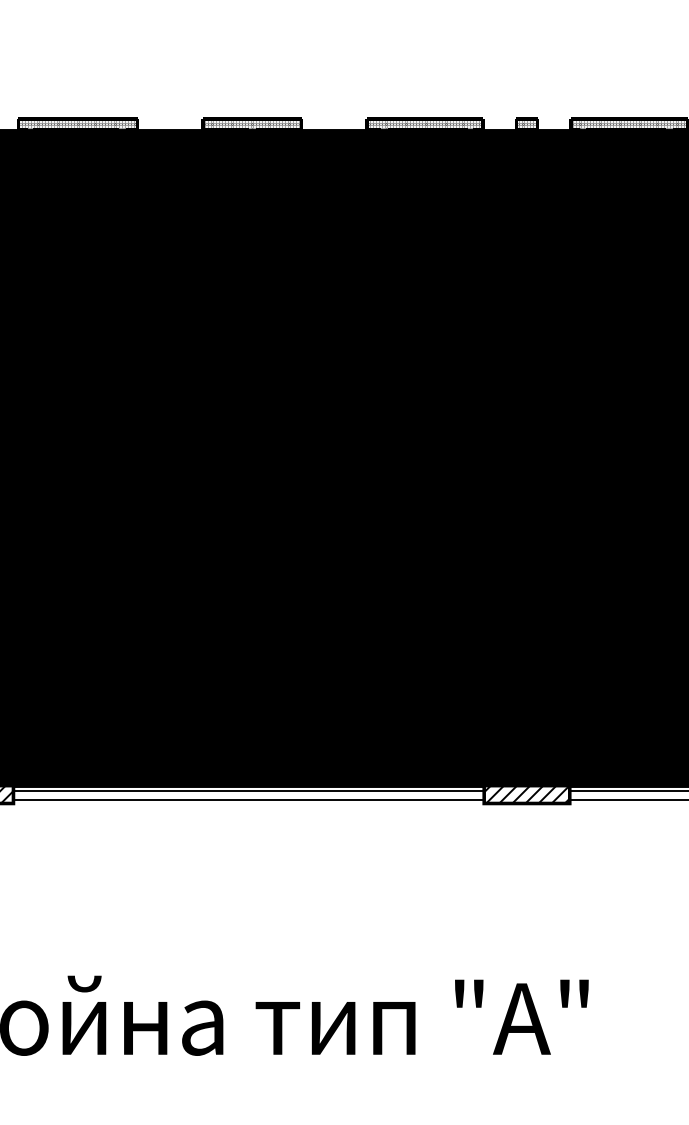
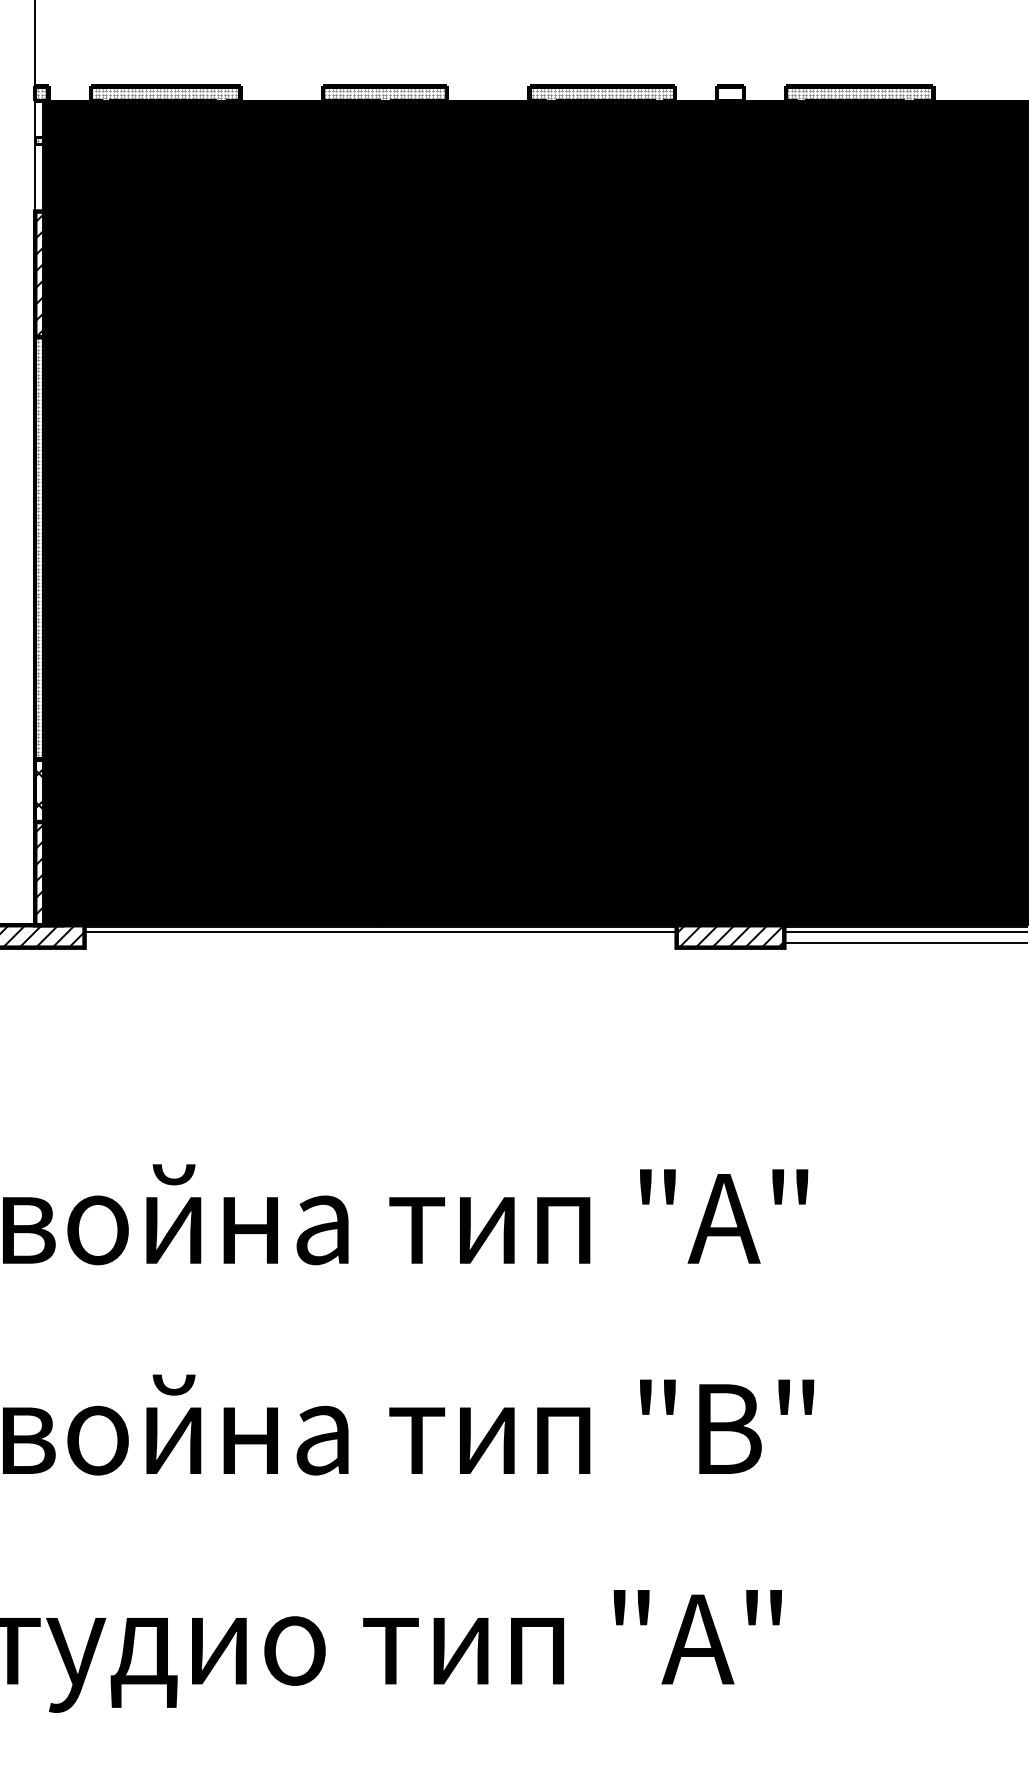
hatch: (526, 123) -> (730, 92), removed
line: (248, 800) -> (380, 943), removed

